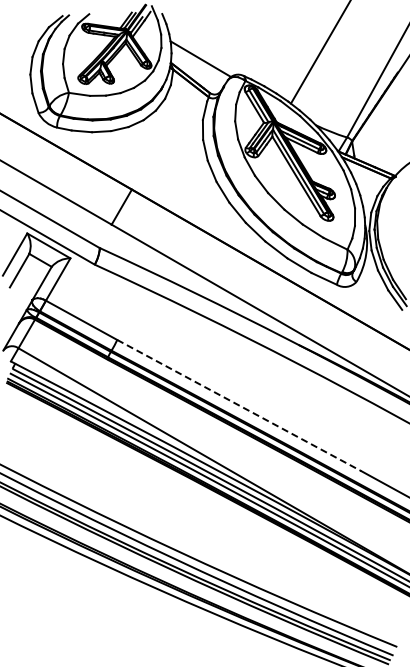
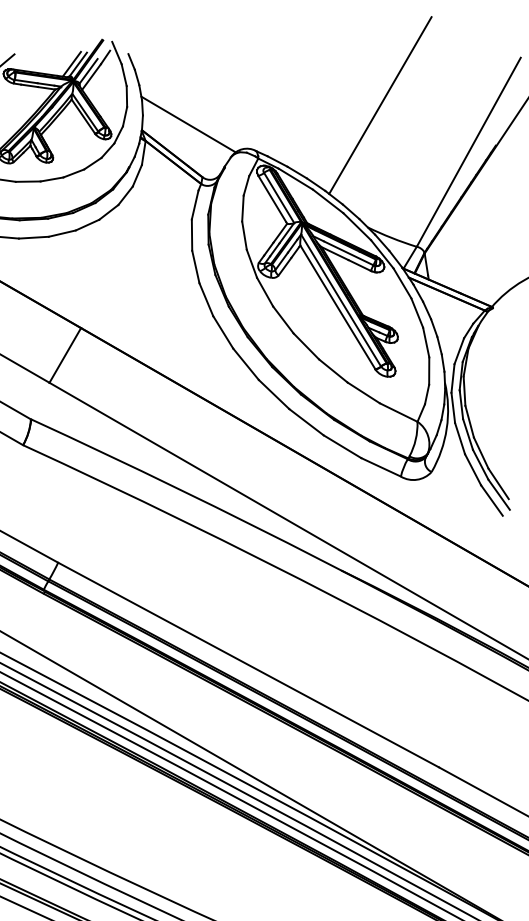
line: (239, 405) -> (248, 664), dashed -> solid

